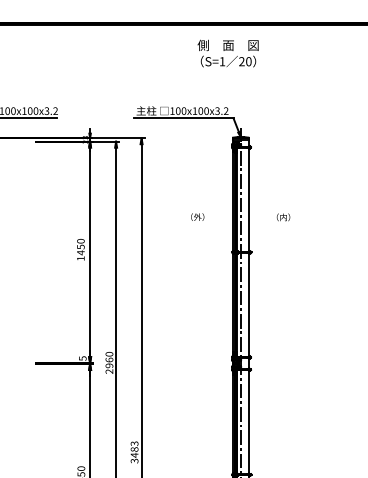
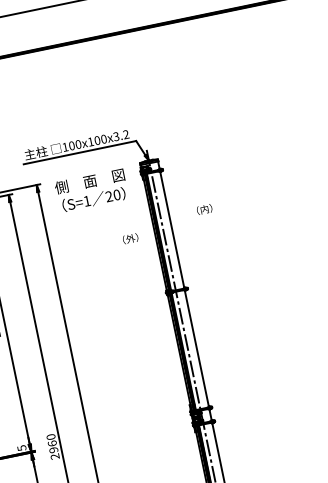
text: (227, 53) -> (90, 190), moved
text: (197, 216) -> (130, 238), moved
text: (283, 217) -> (204, 209), moved

